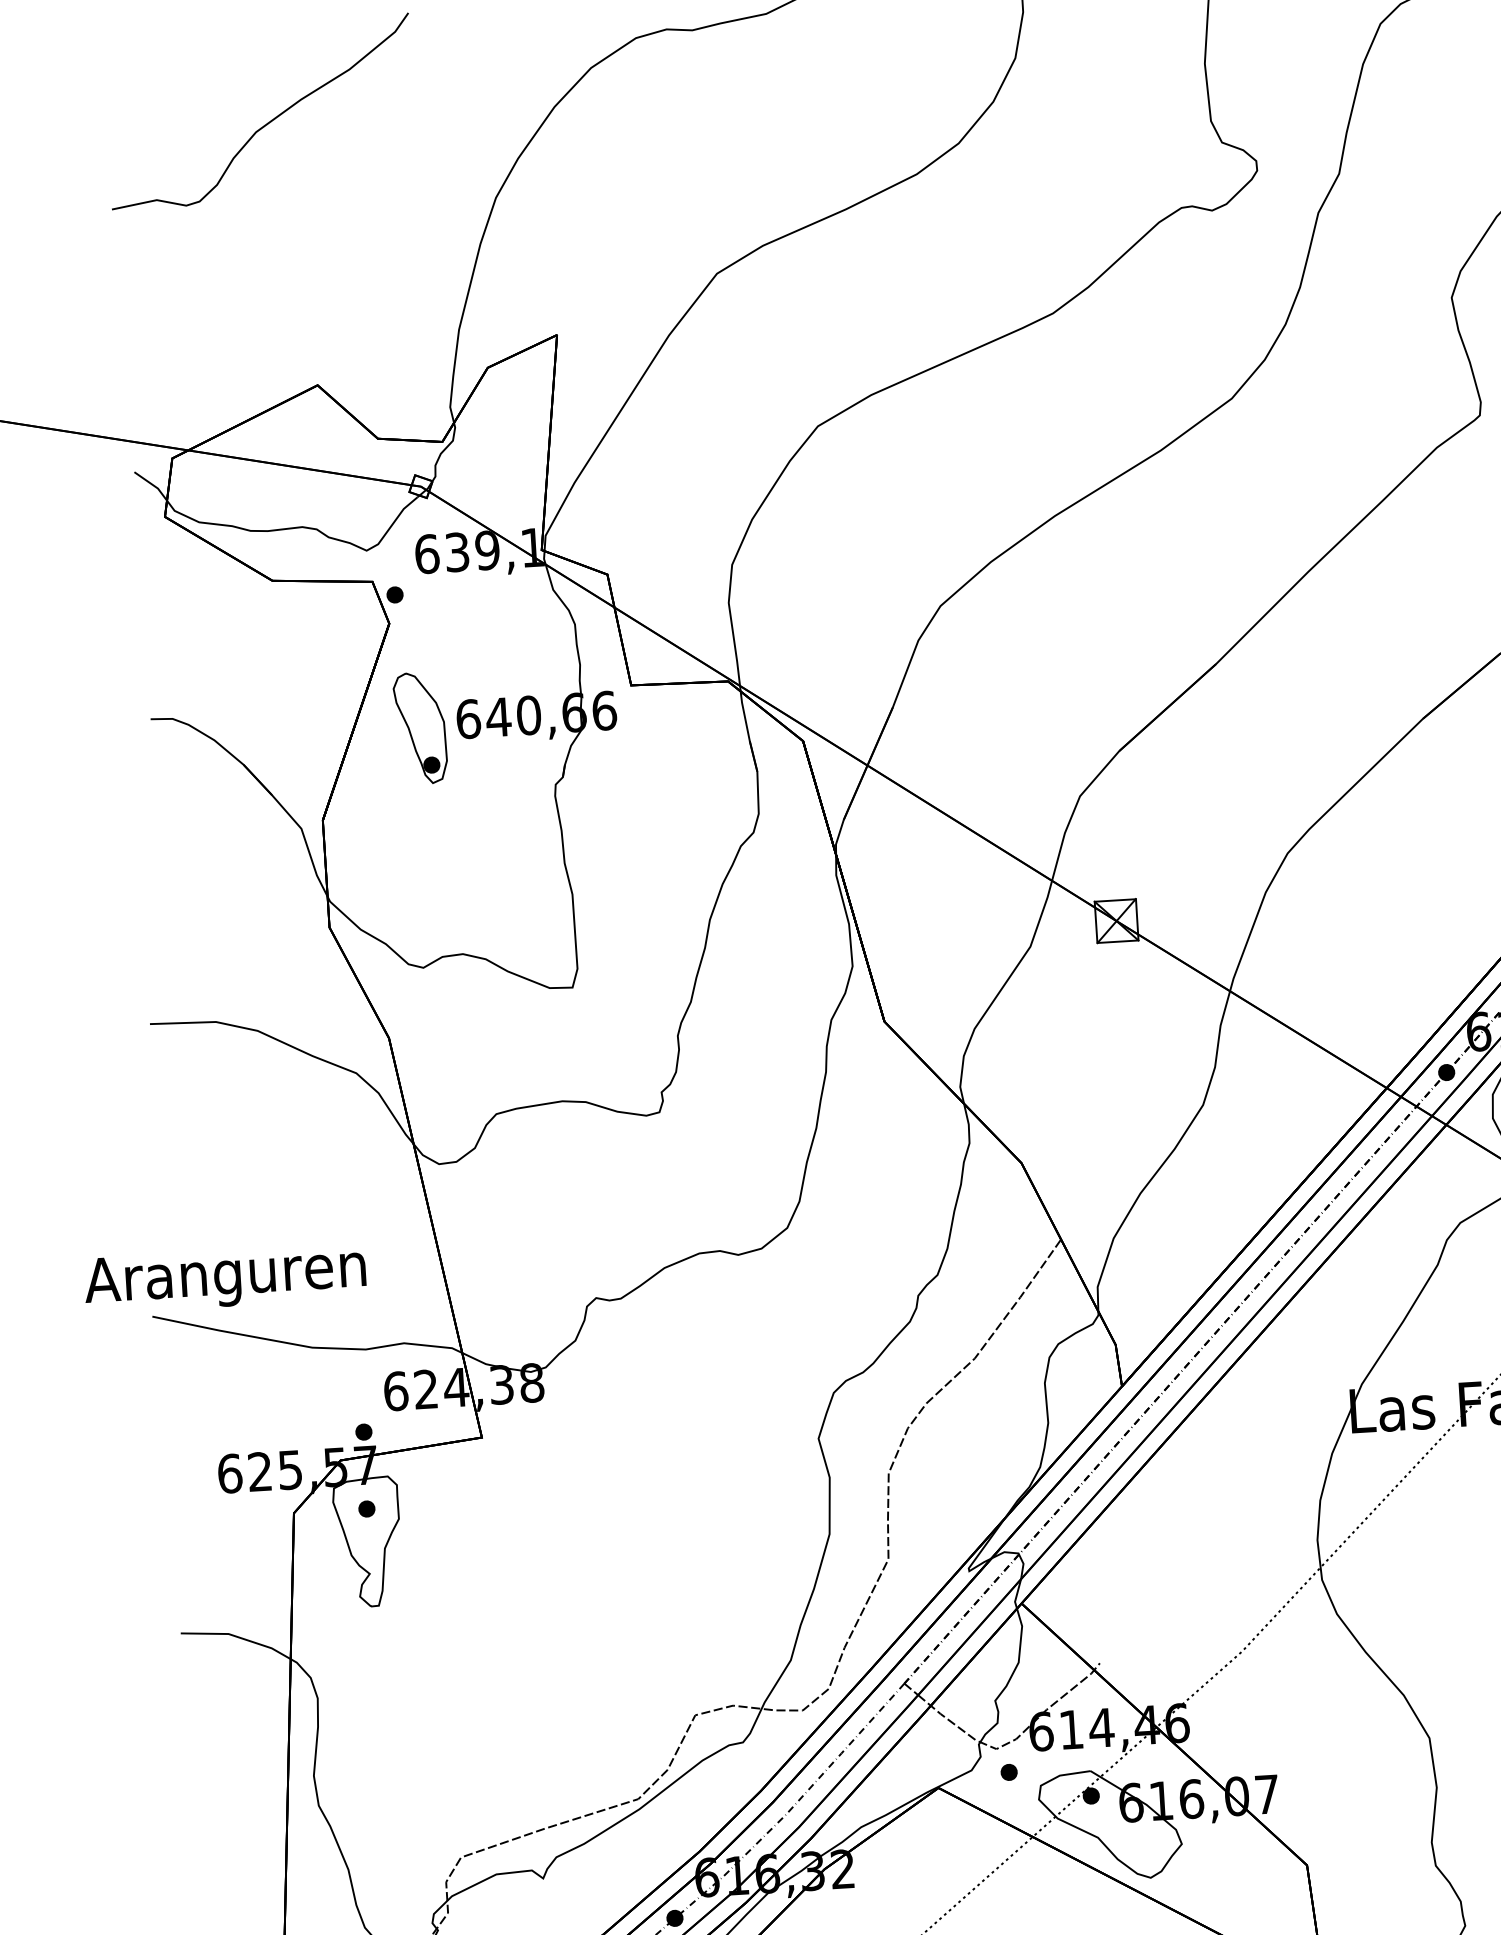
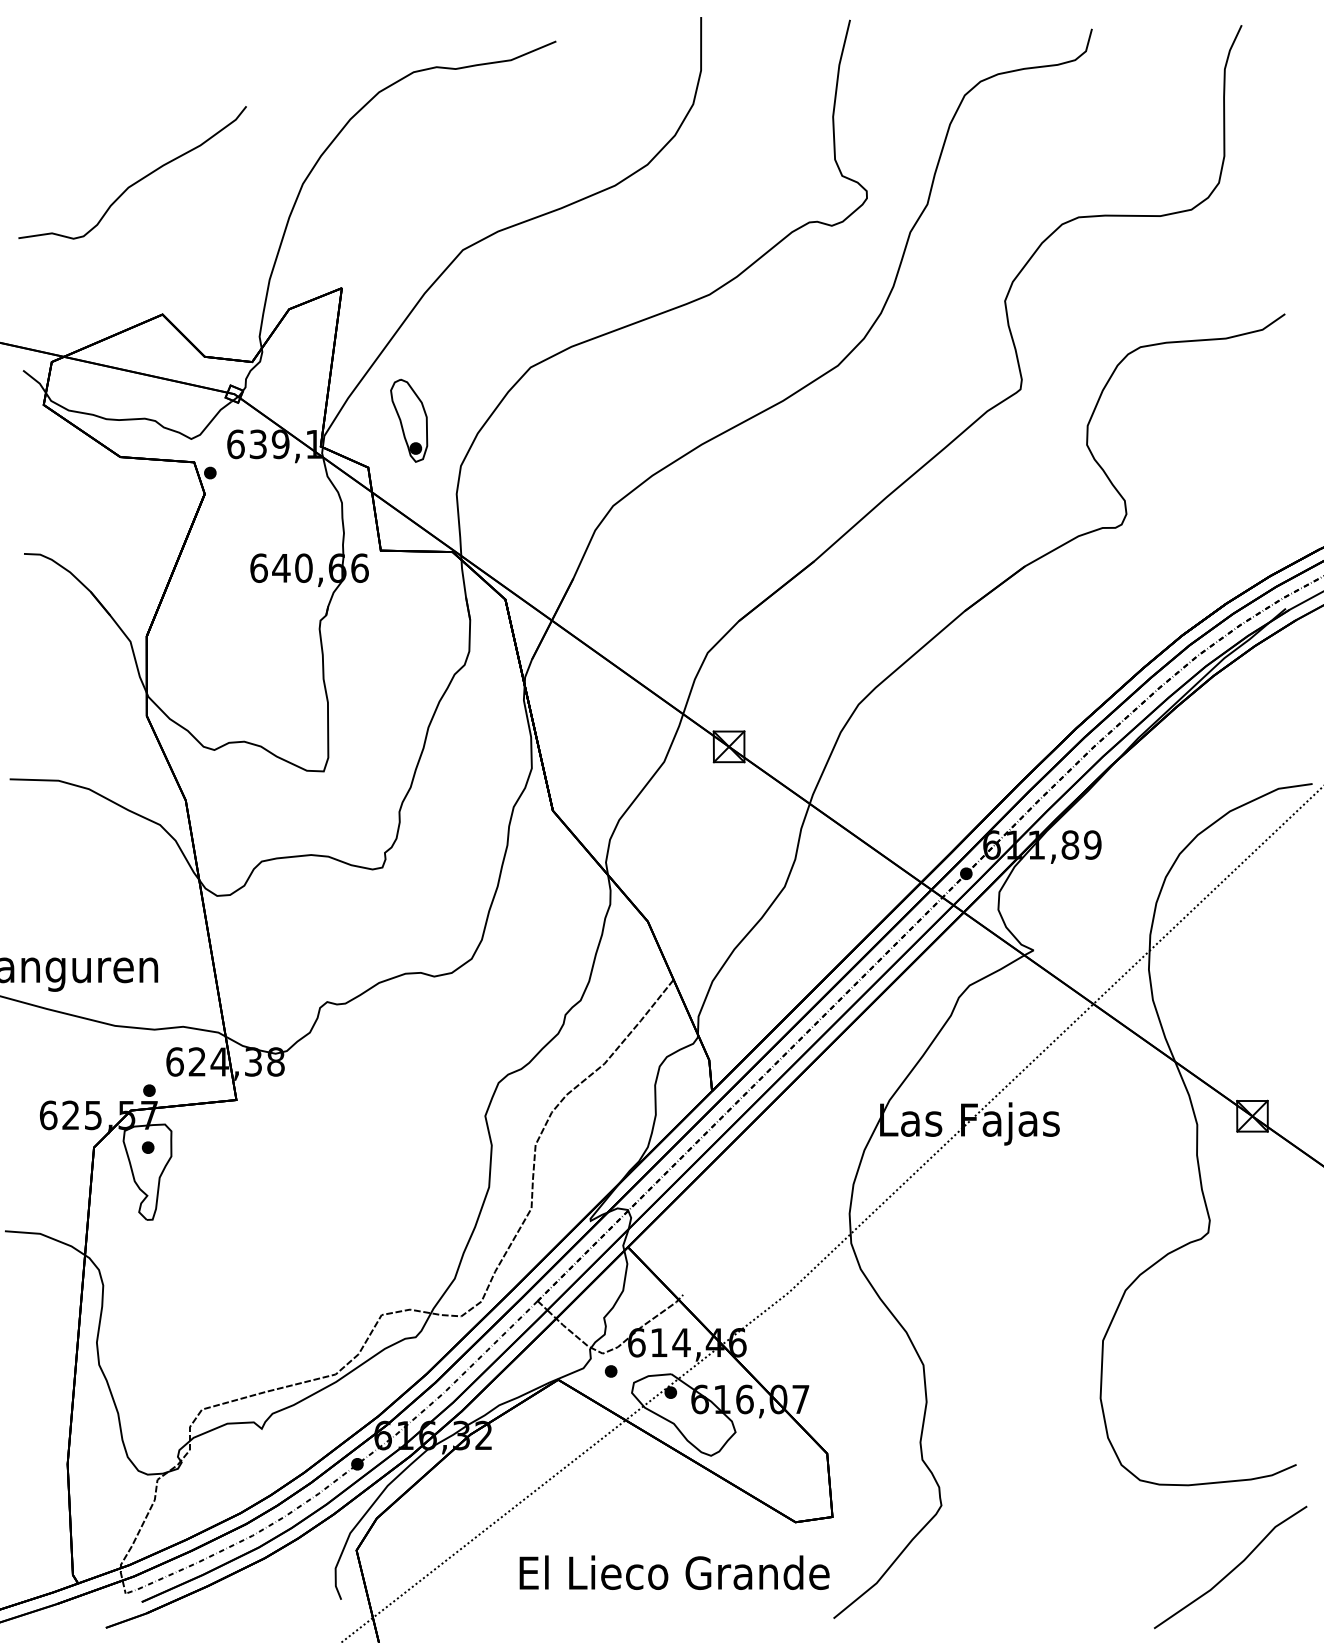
curve: (267, 121) -> (137, 180), moved
part: (420, 727) -> (409, 420), moved

